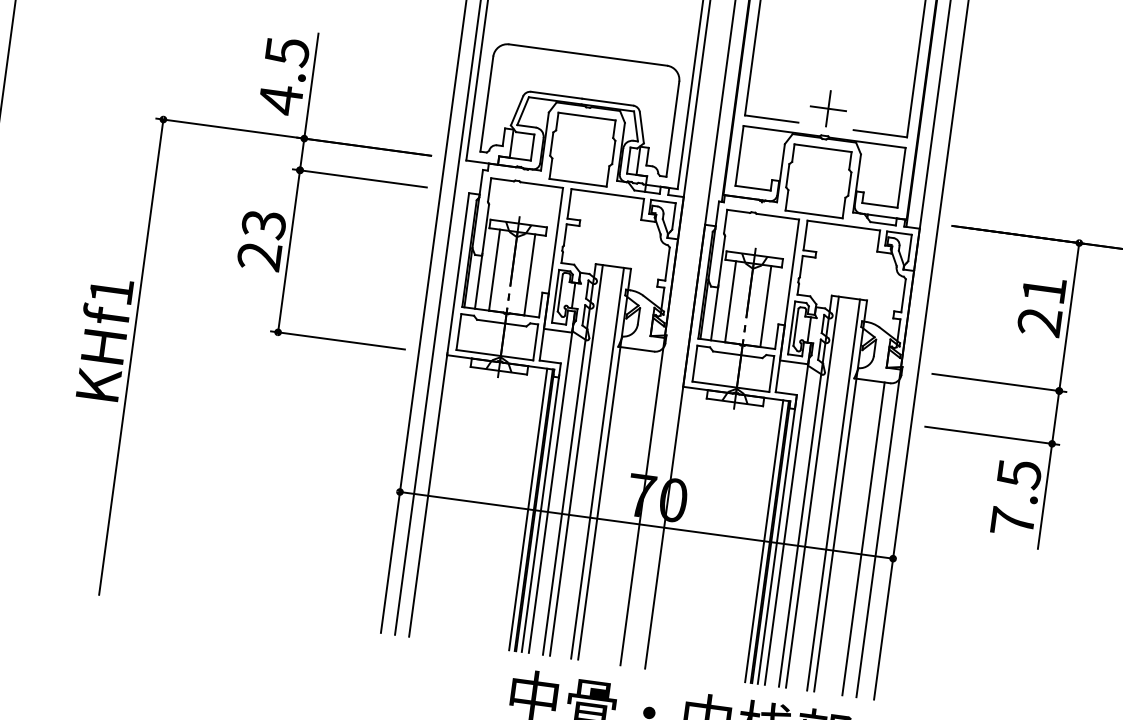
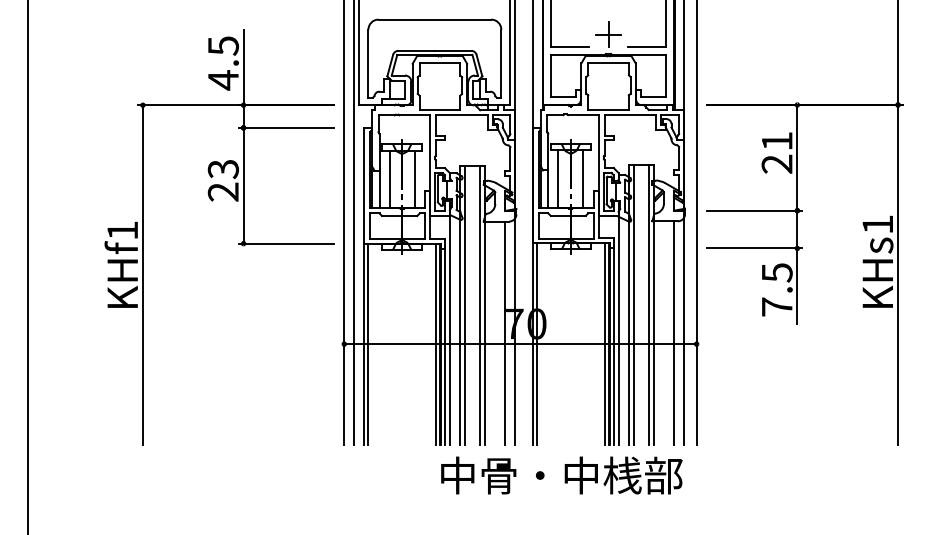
line: (434, 495) -> (368, 343), added
line: (627, 506) -> (505, 332), added
line: (670, 527) -> (537, 343), added

